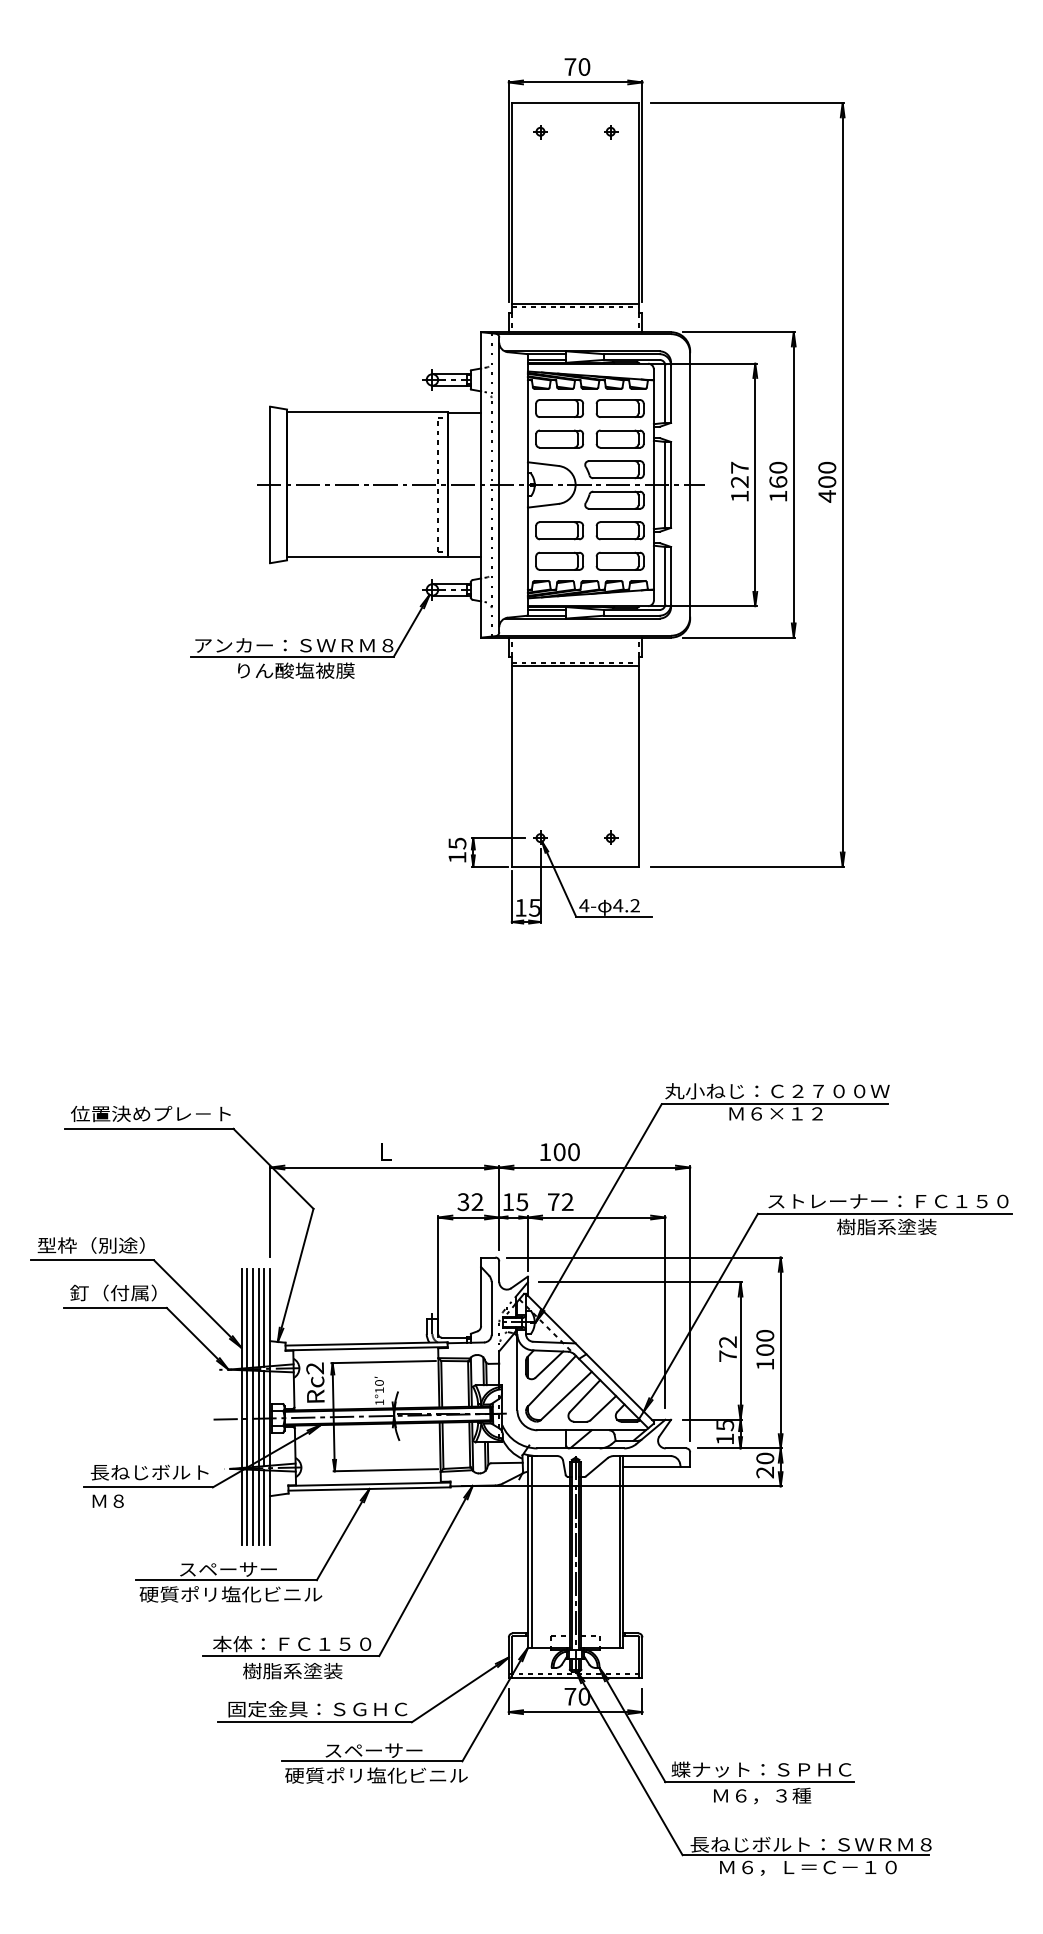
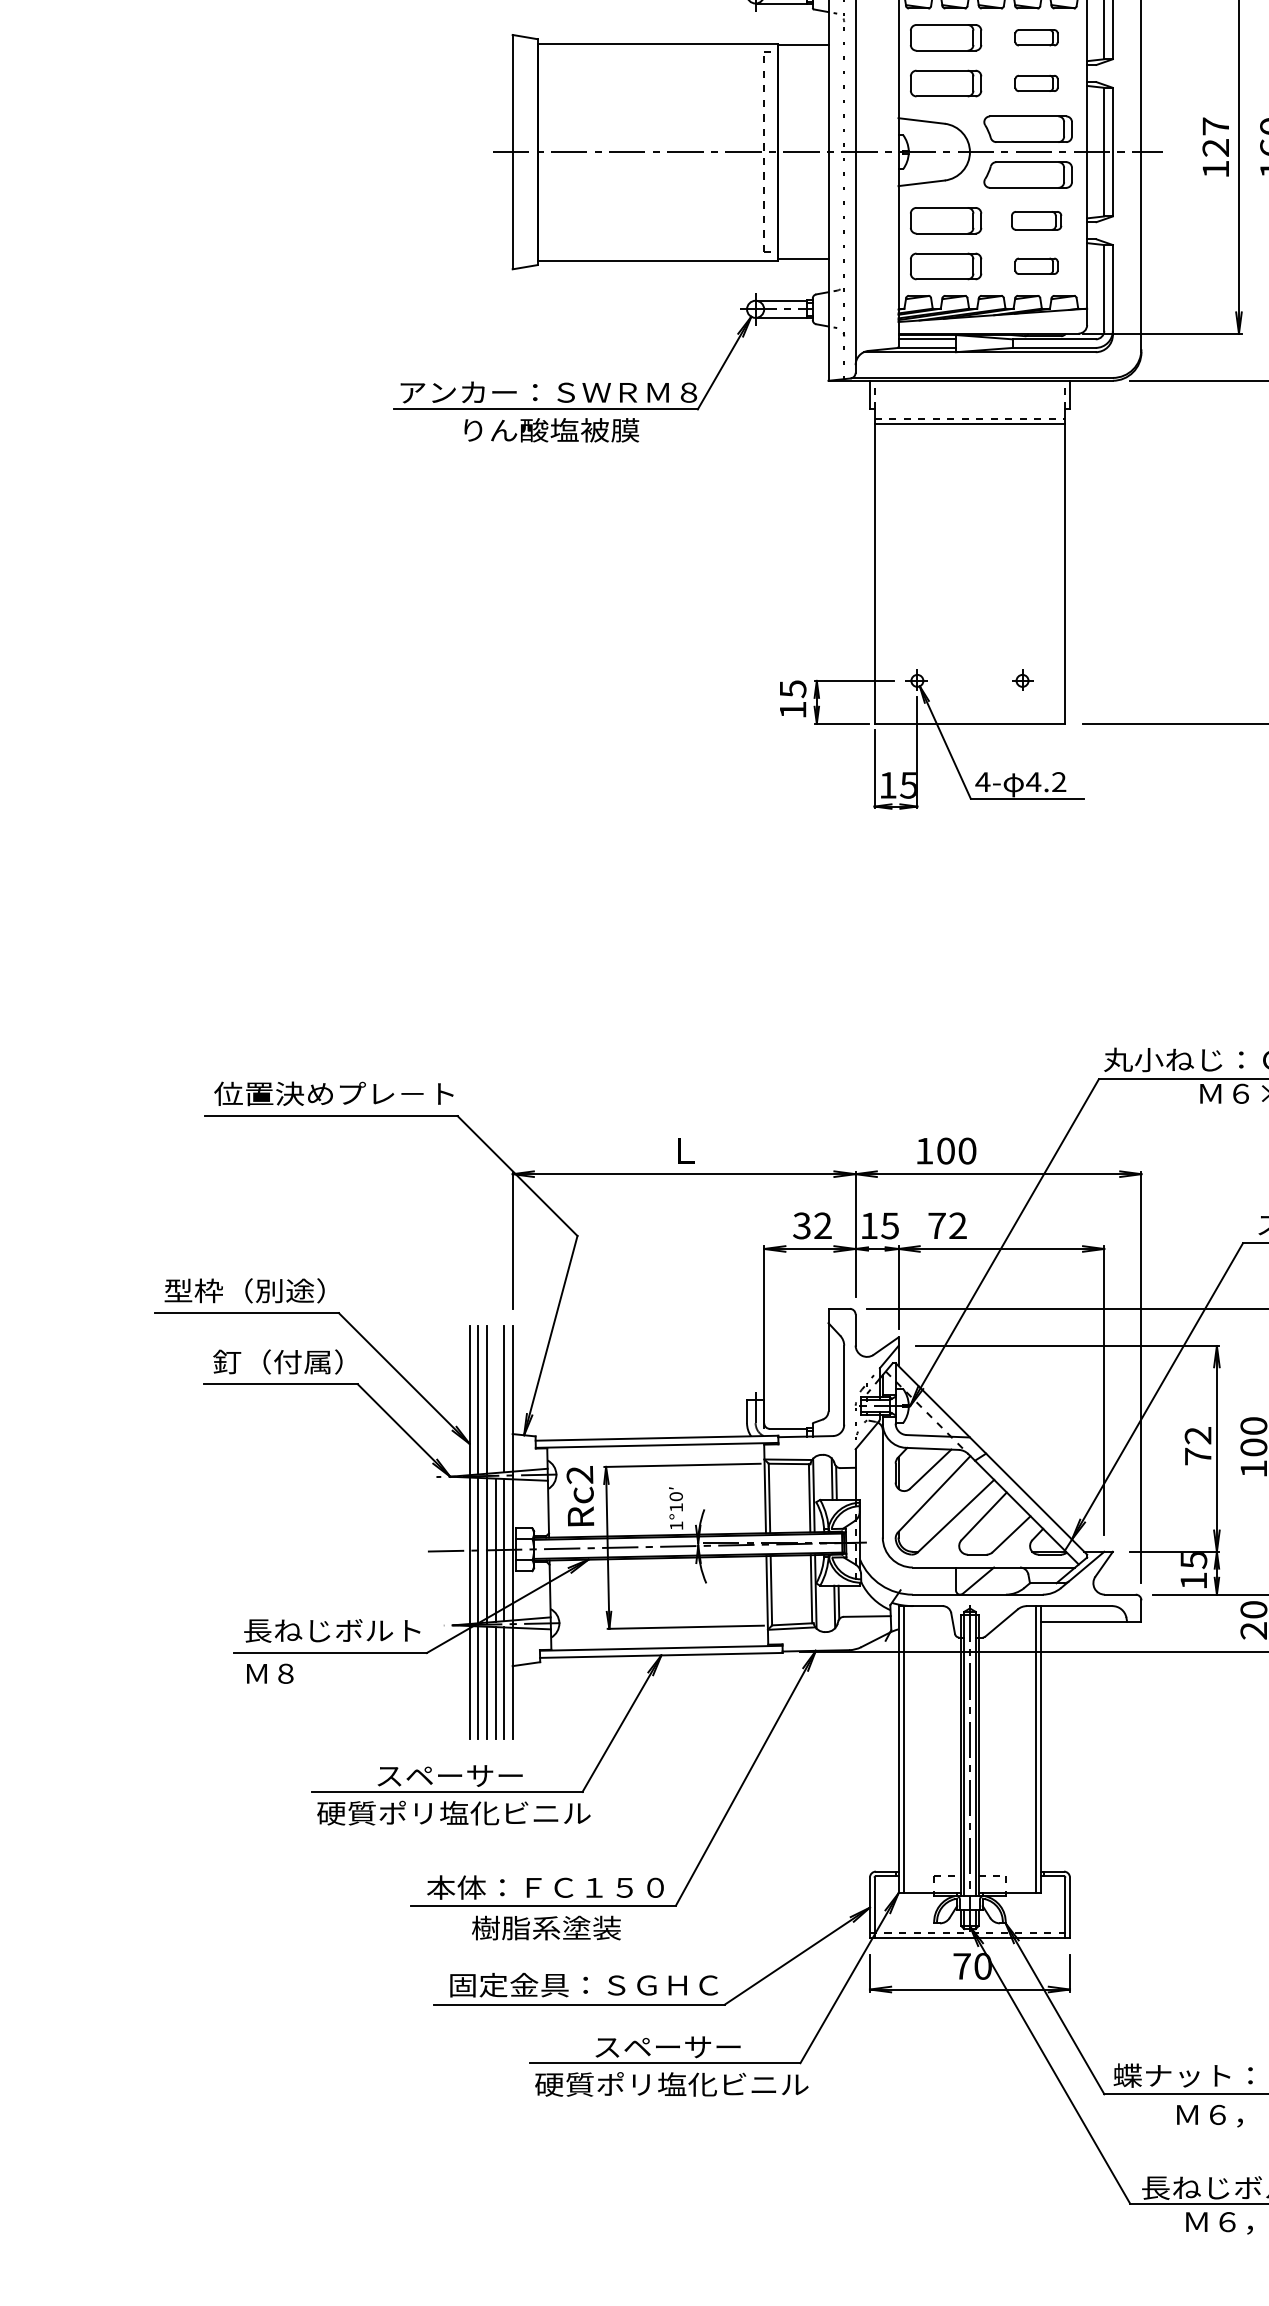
part: (619, 408) -> (1035, 37), size x0.6
part: (619, 438) -> (1035, 82), size x0.6
part: (619, 530) -> (1035, 220), size x0.7
part: (619, 560) -> (1035, 265), size x0.6
line: (258, 1317) -> (495, 1398), removed

